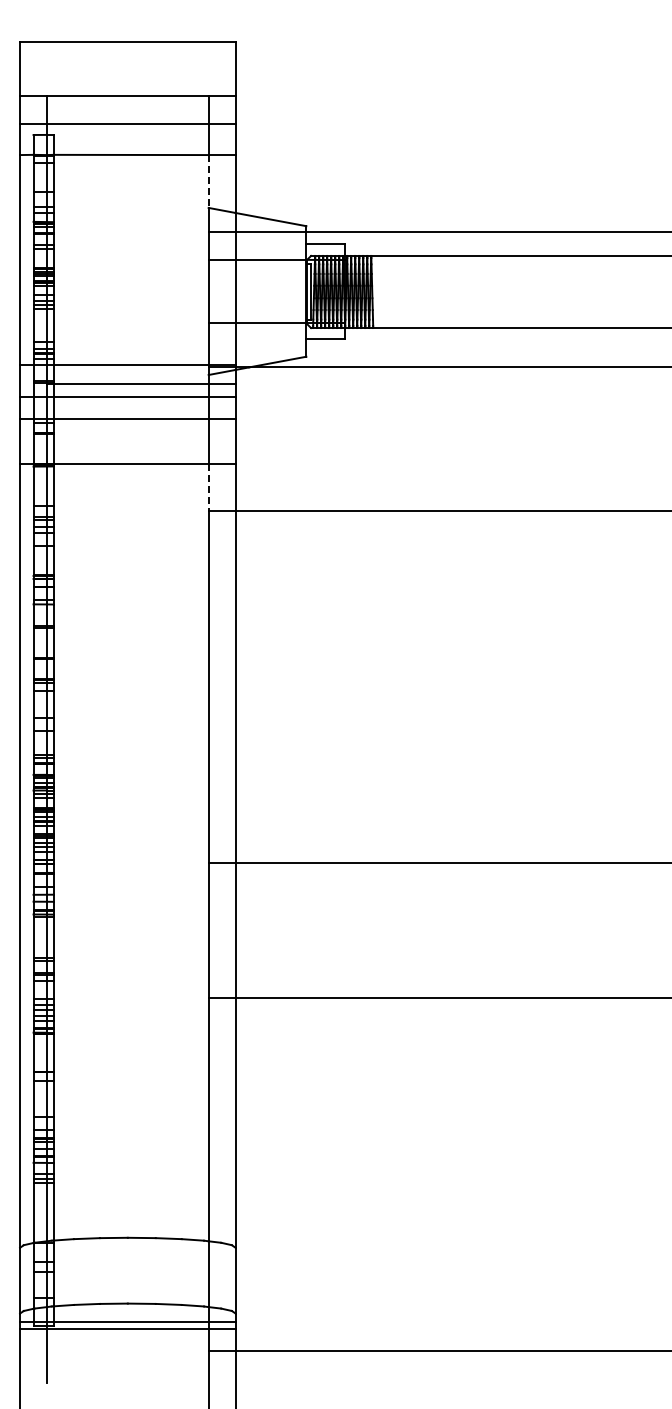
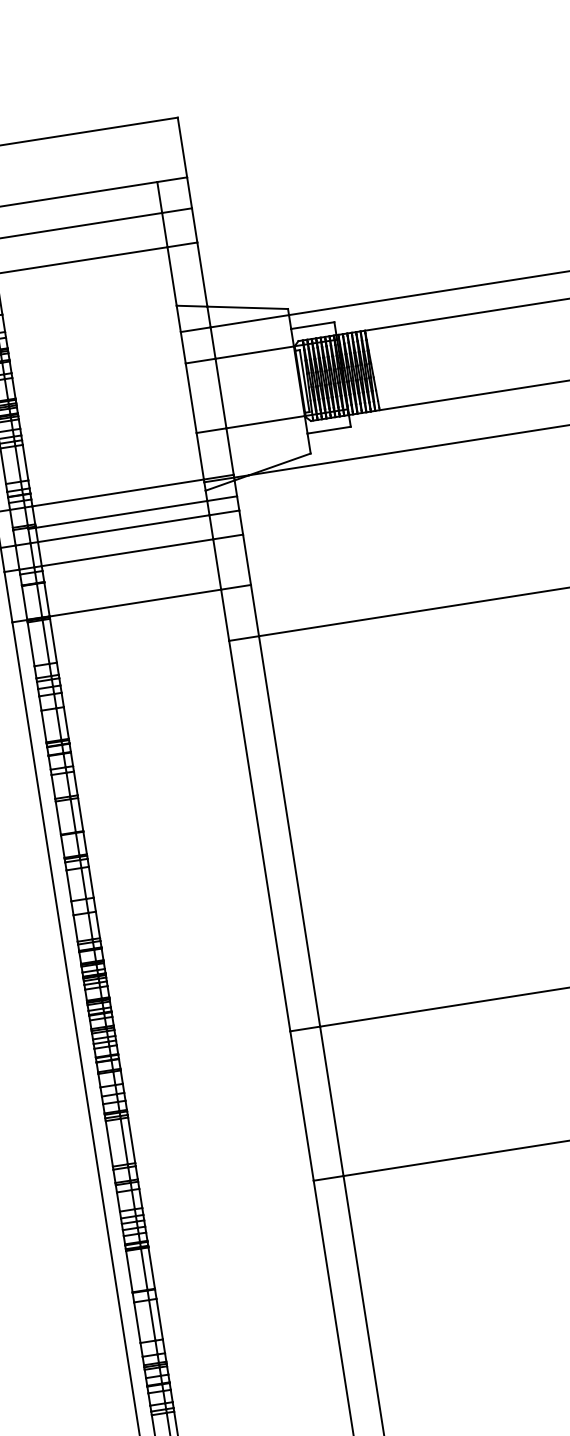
line: (208, 181) -> (171, 276), dashed -> solid
line: (208, 487) -> (225, 615), dashed -> solid

